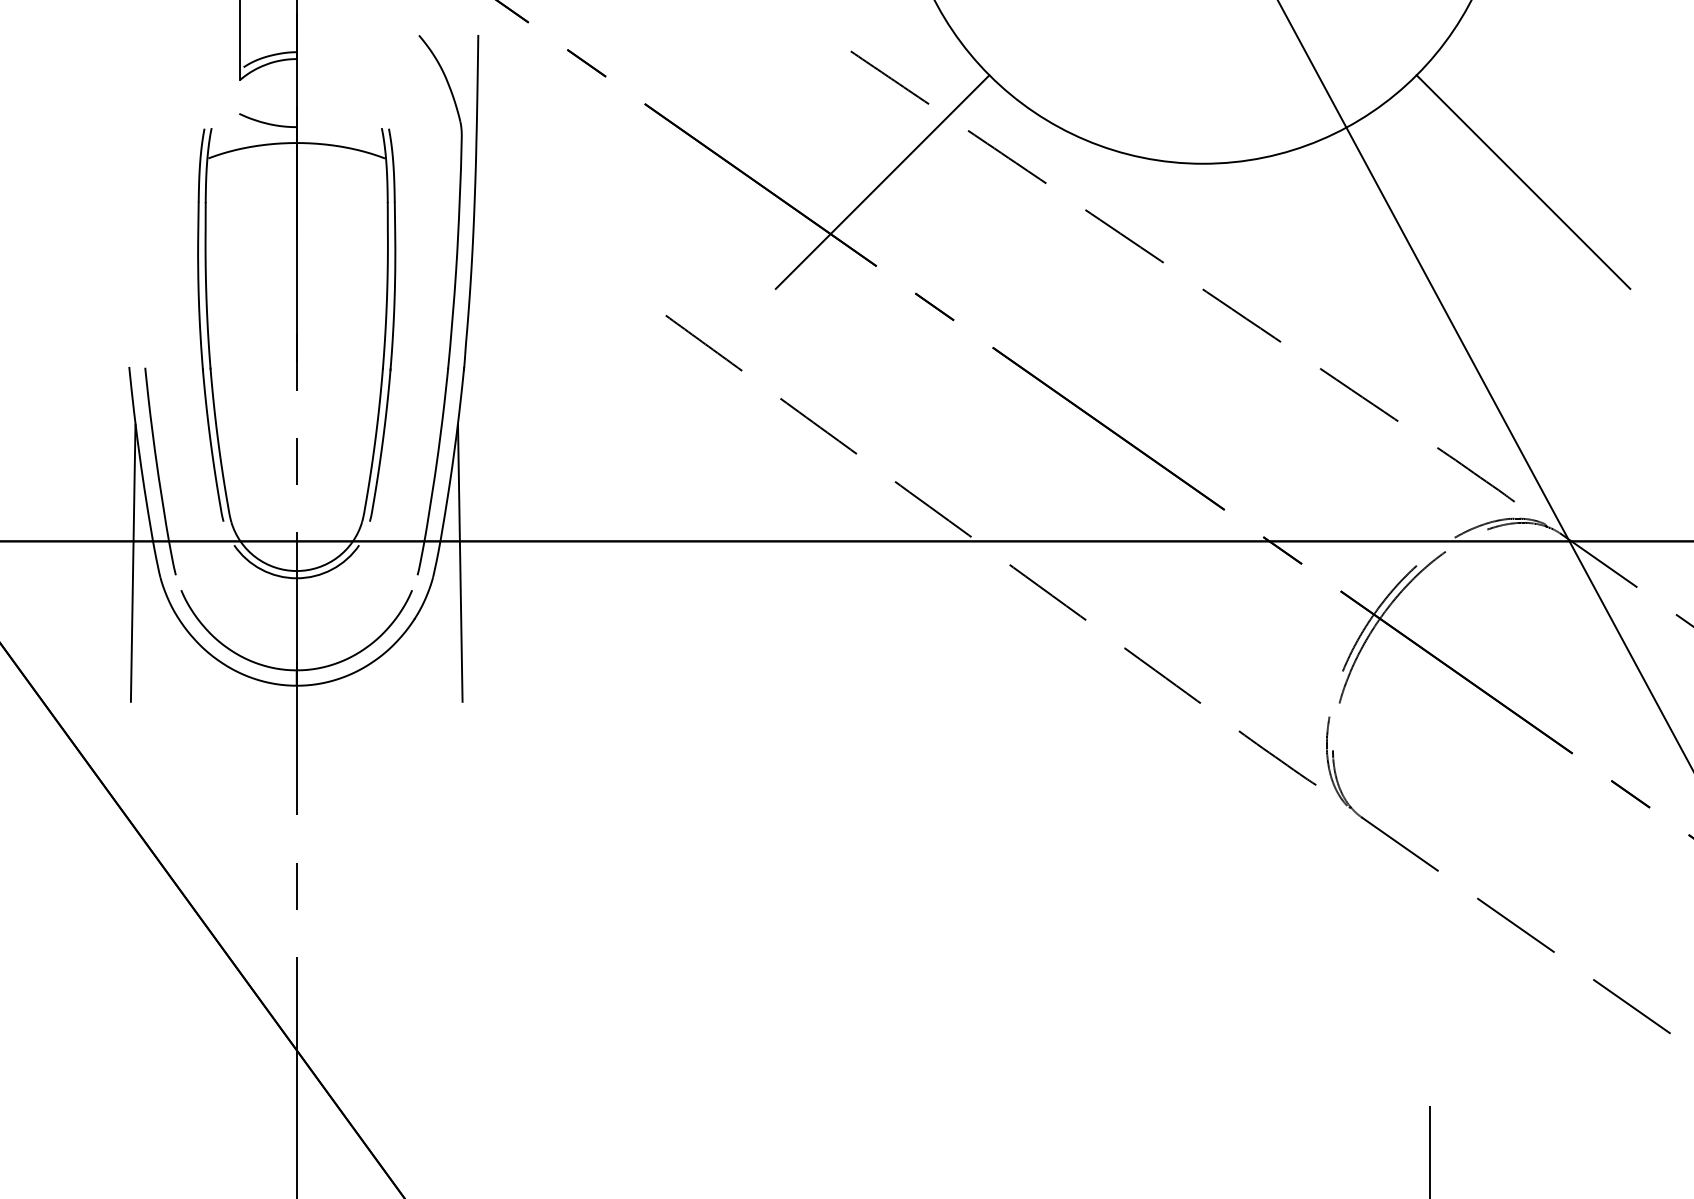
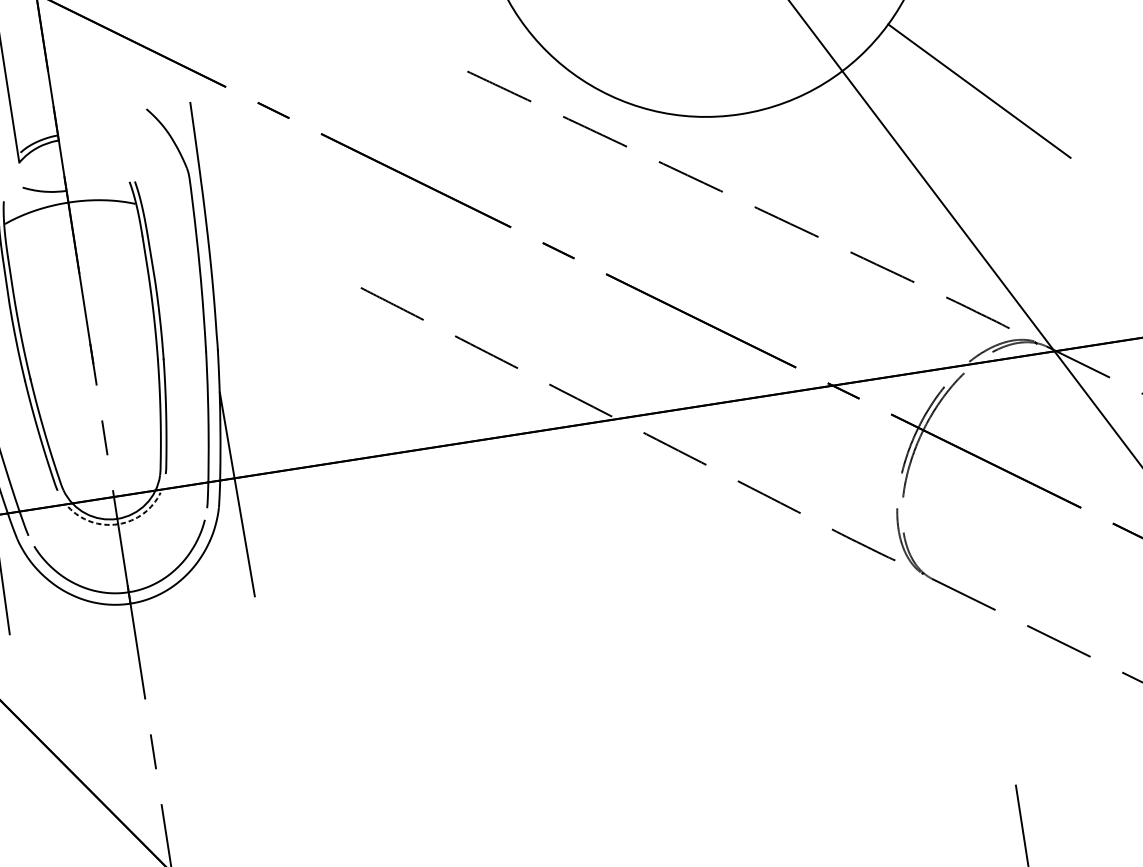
line: (882, 181) -> (505, 164), removed
arc: (296, 578) -> (118, 524), solid -> dashed

